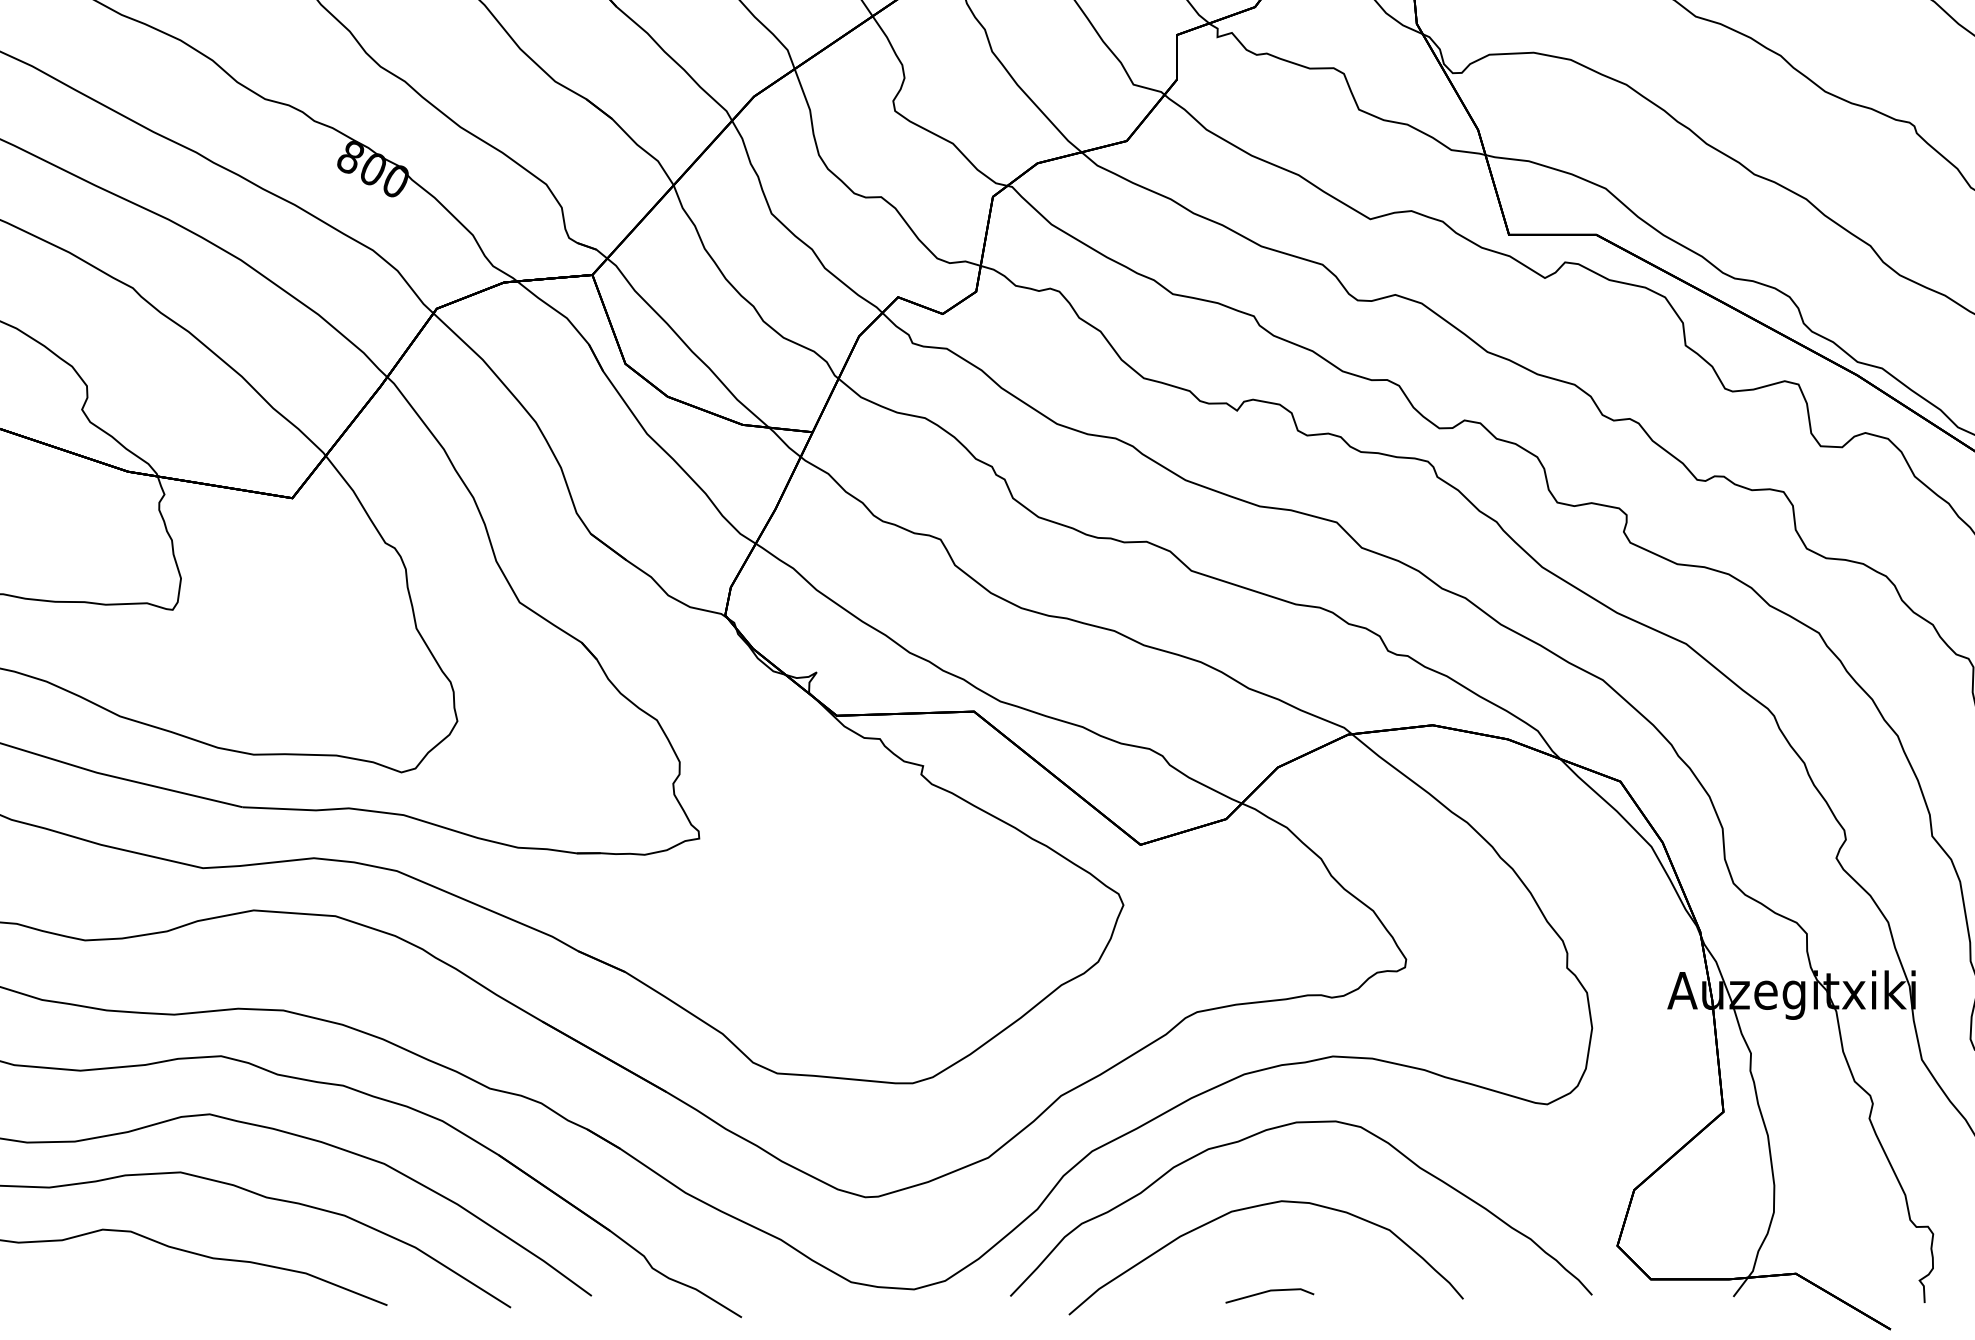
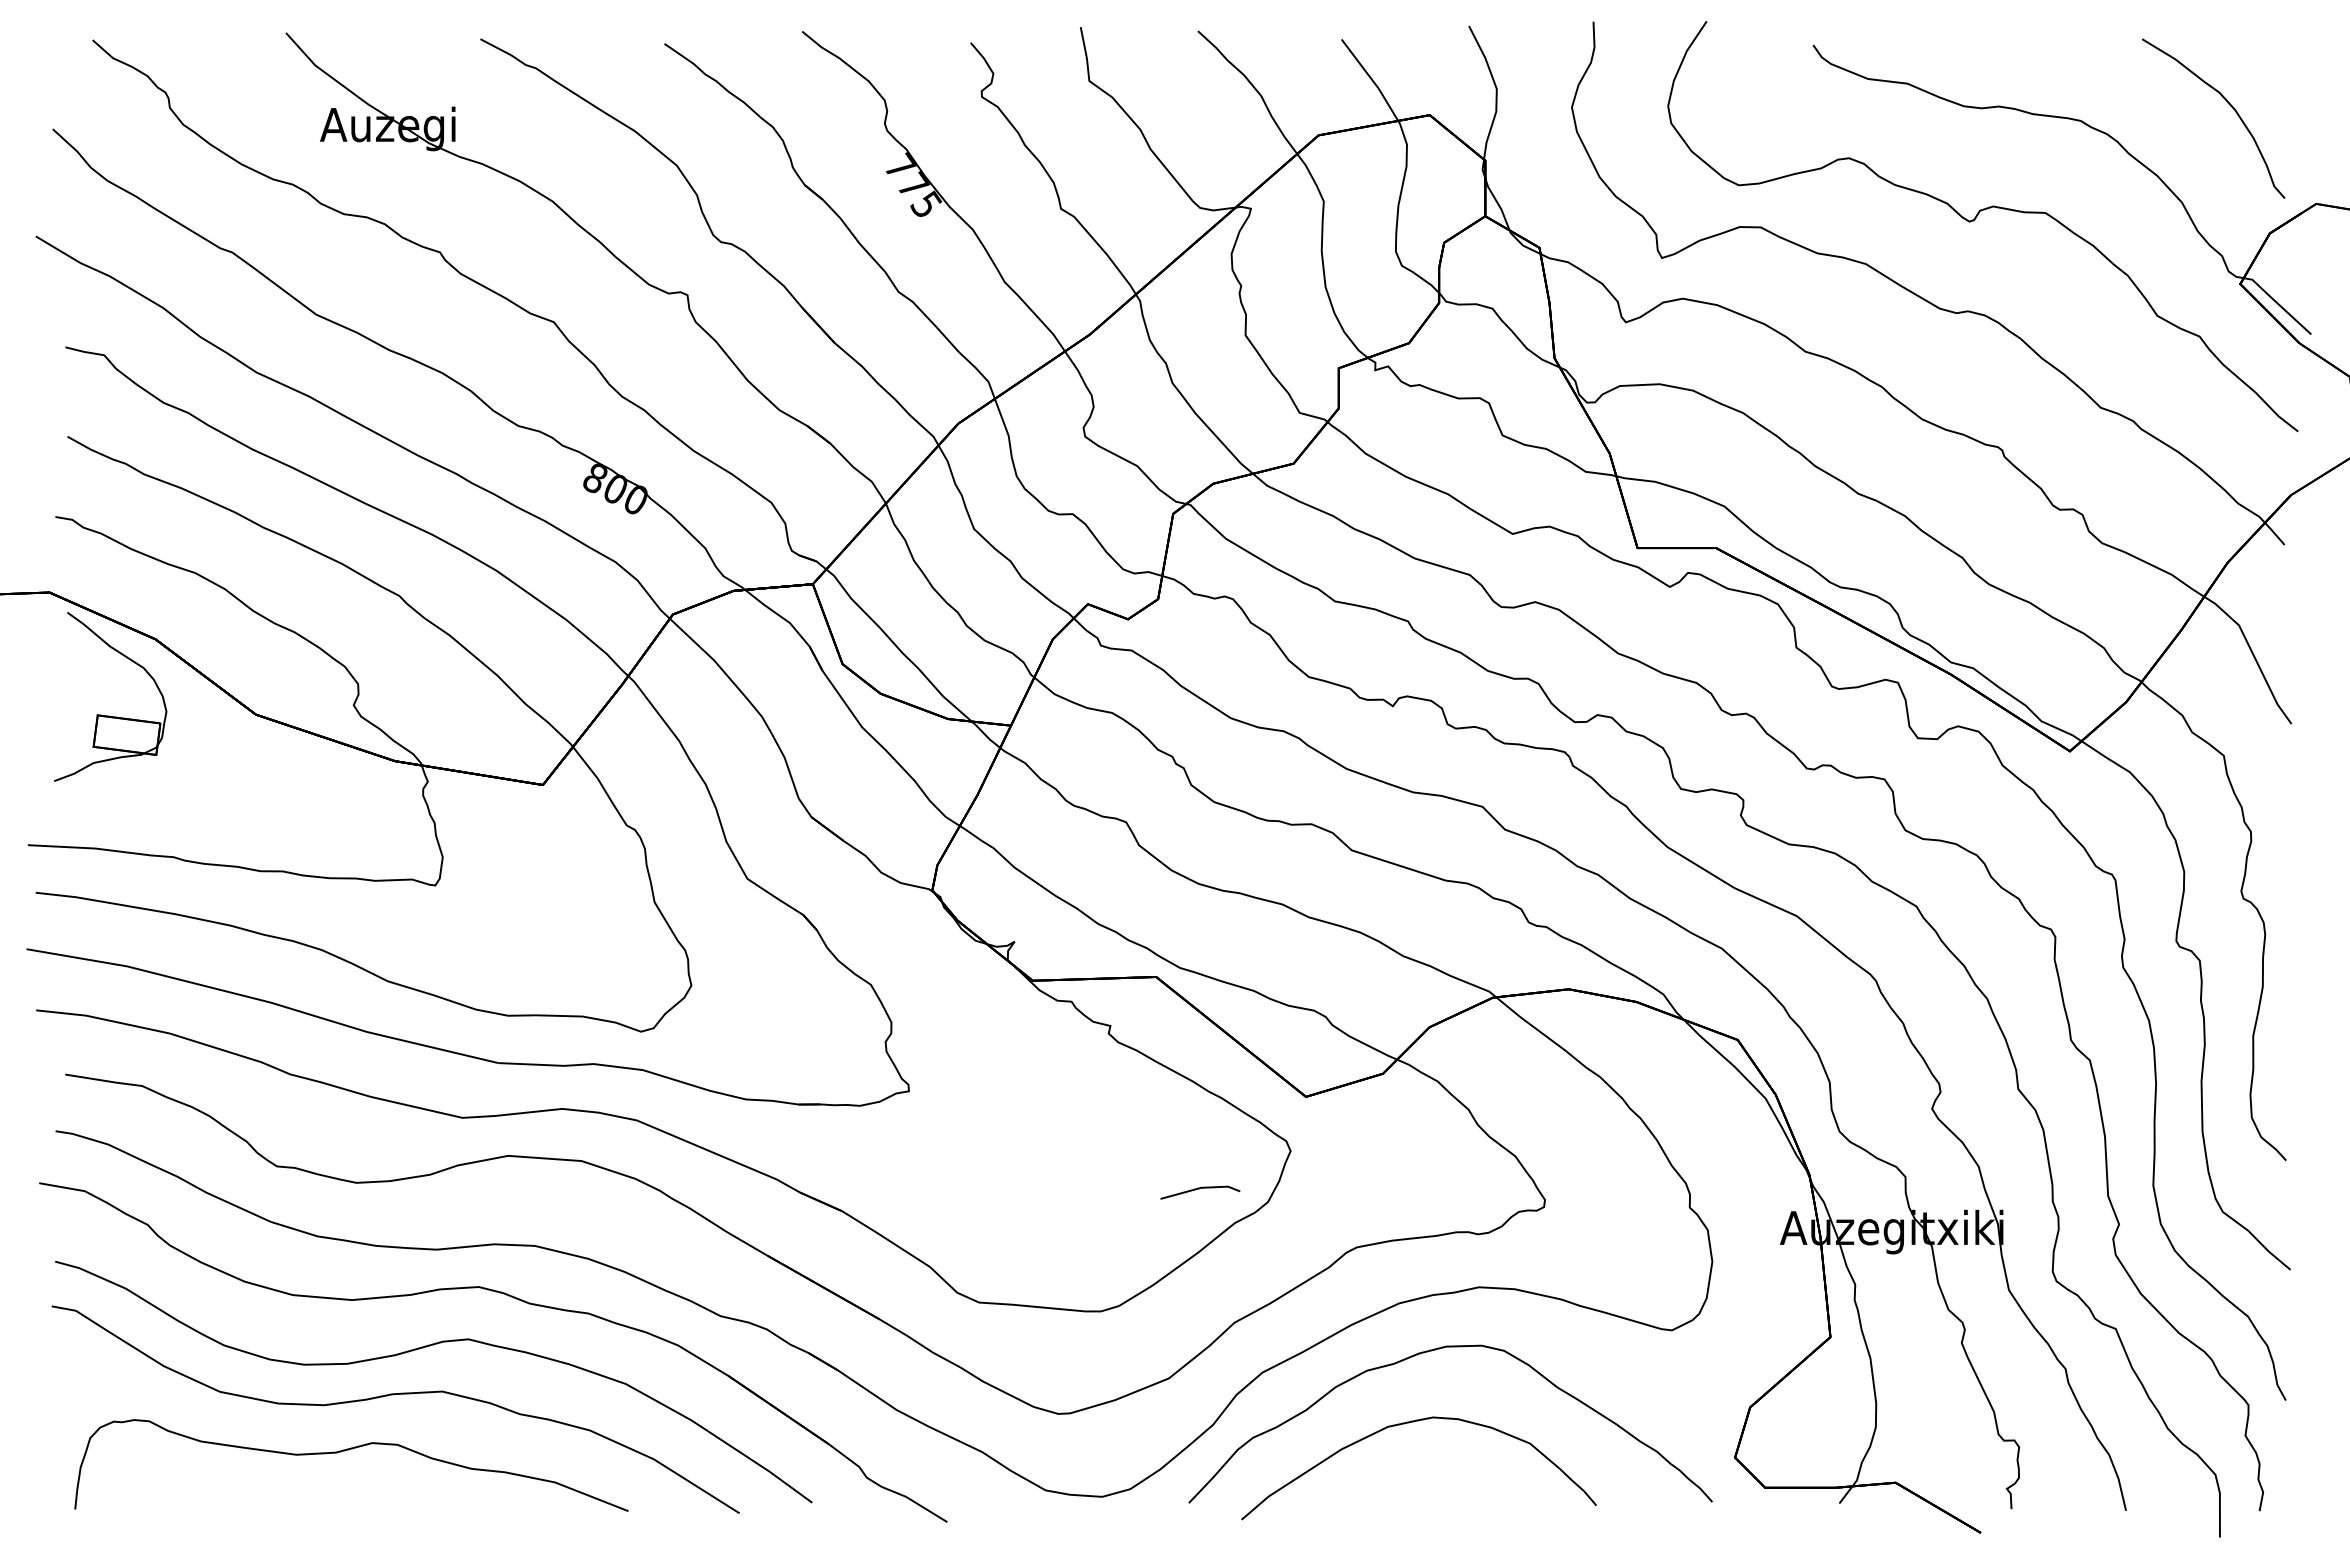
line: (1268, 1292) -> (1199, 1189), moved

